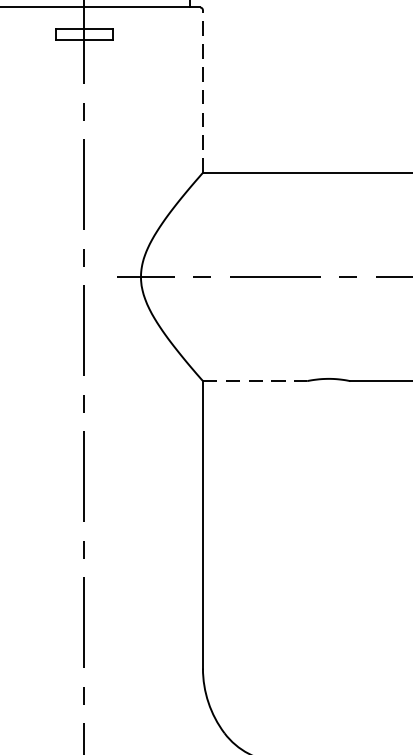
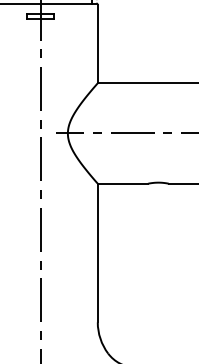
line: (202, 90) -> (97, 43), dashed -> solid
line: (256, 380) -> (123, 183), dashed -> solid

